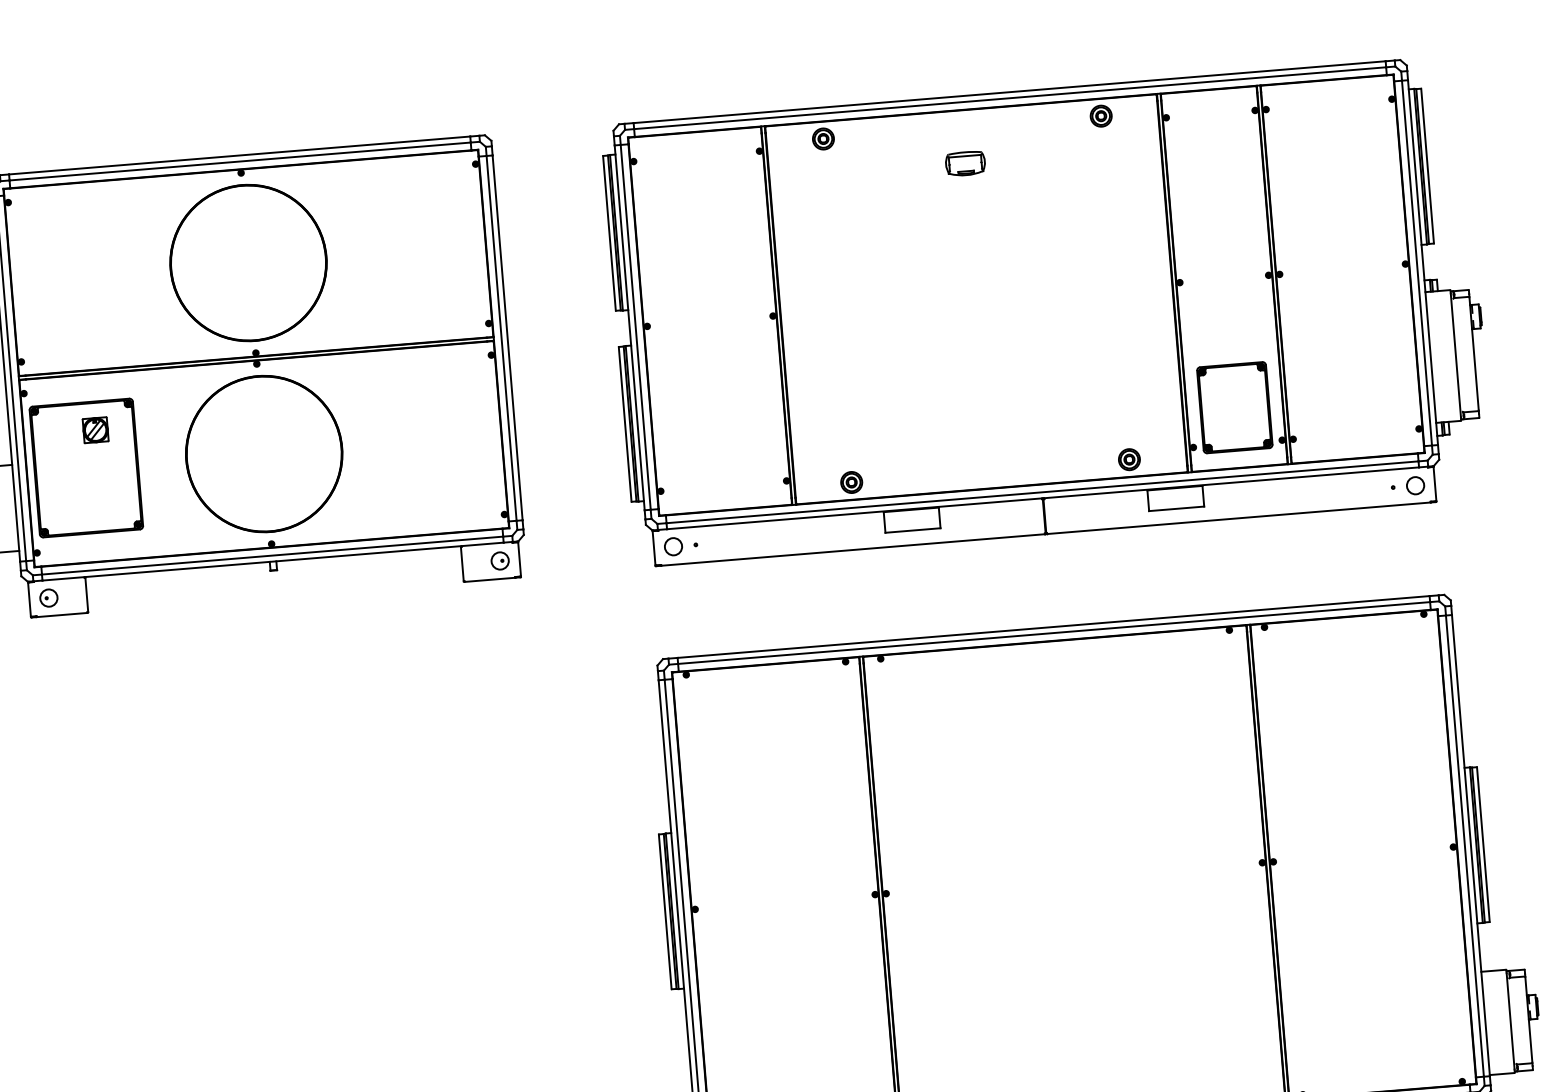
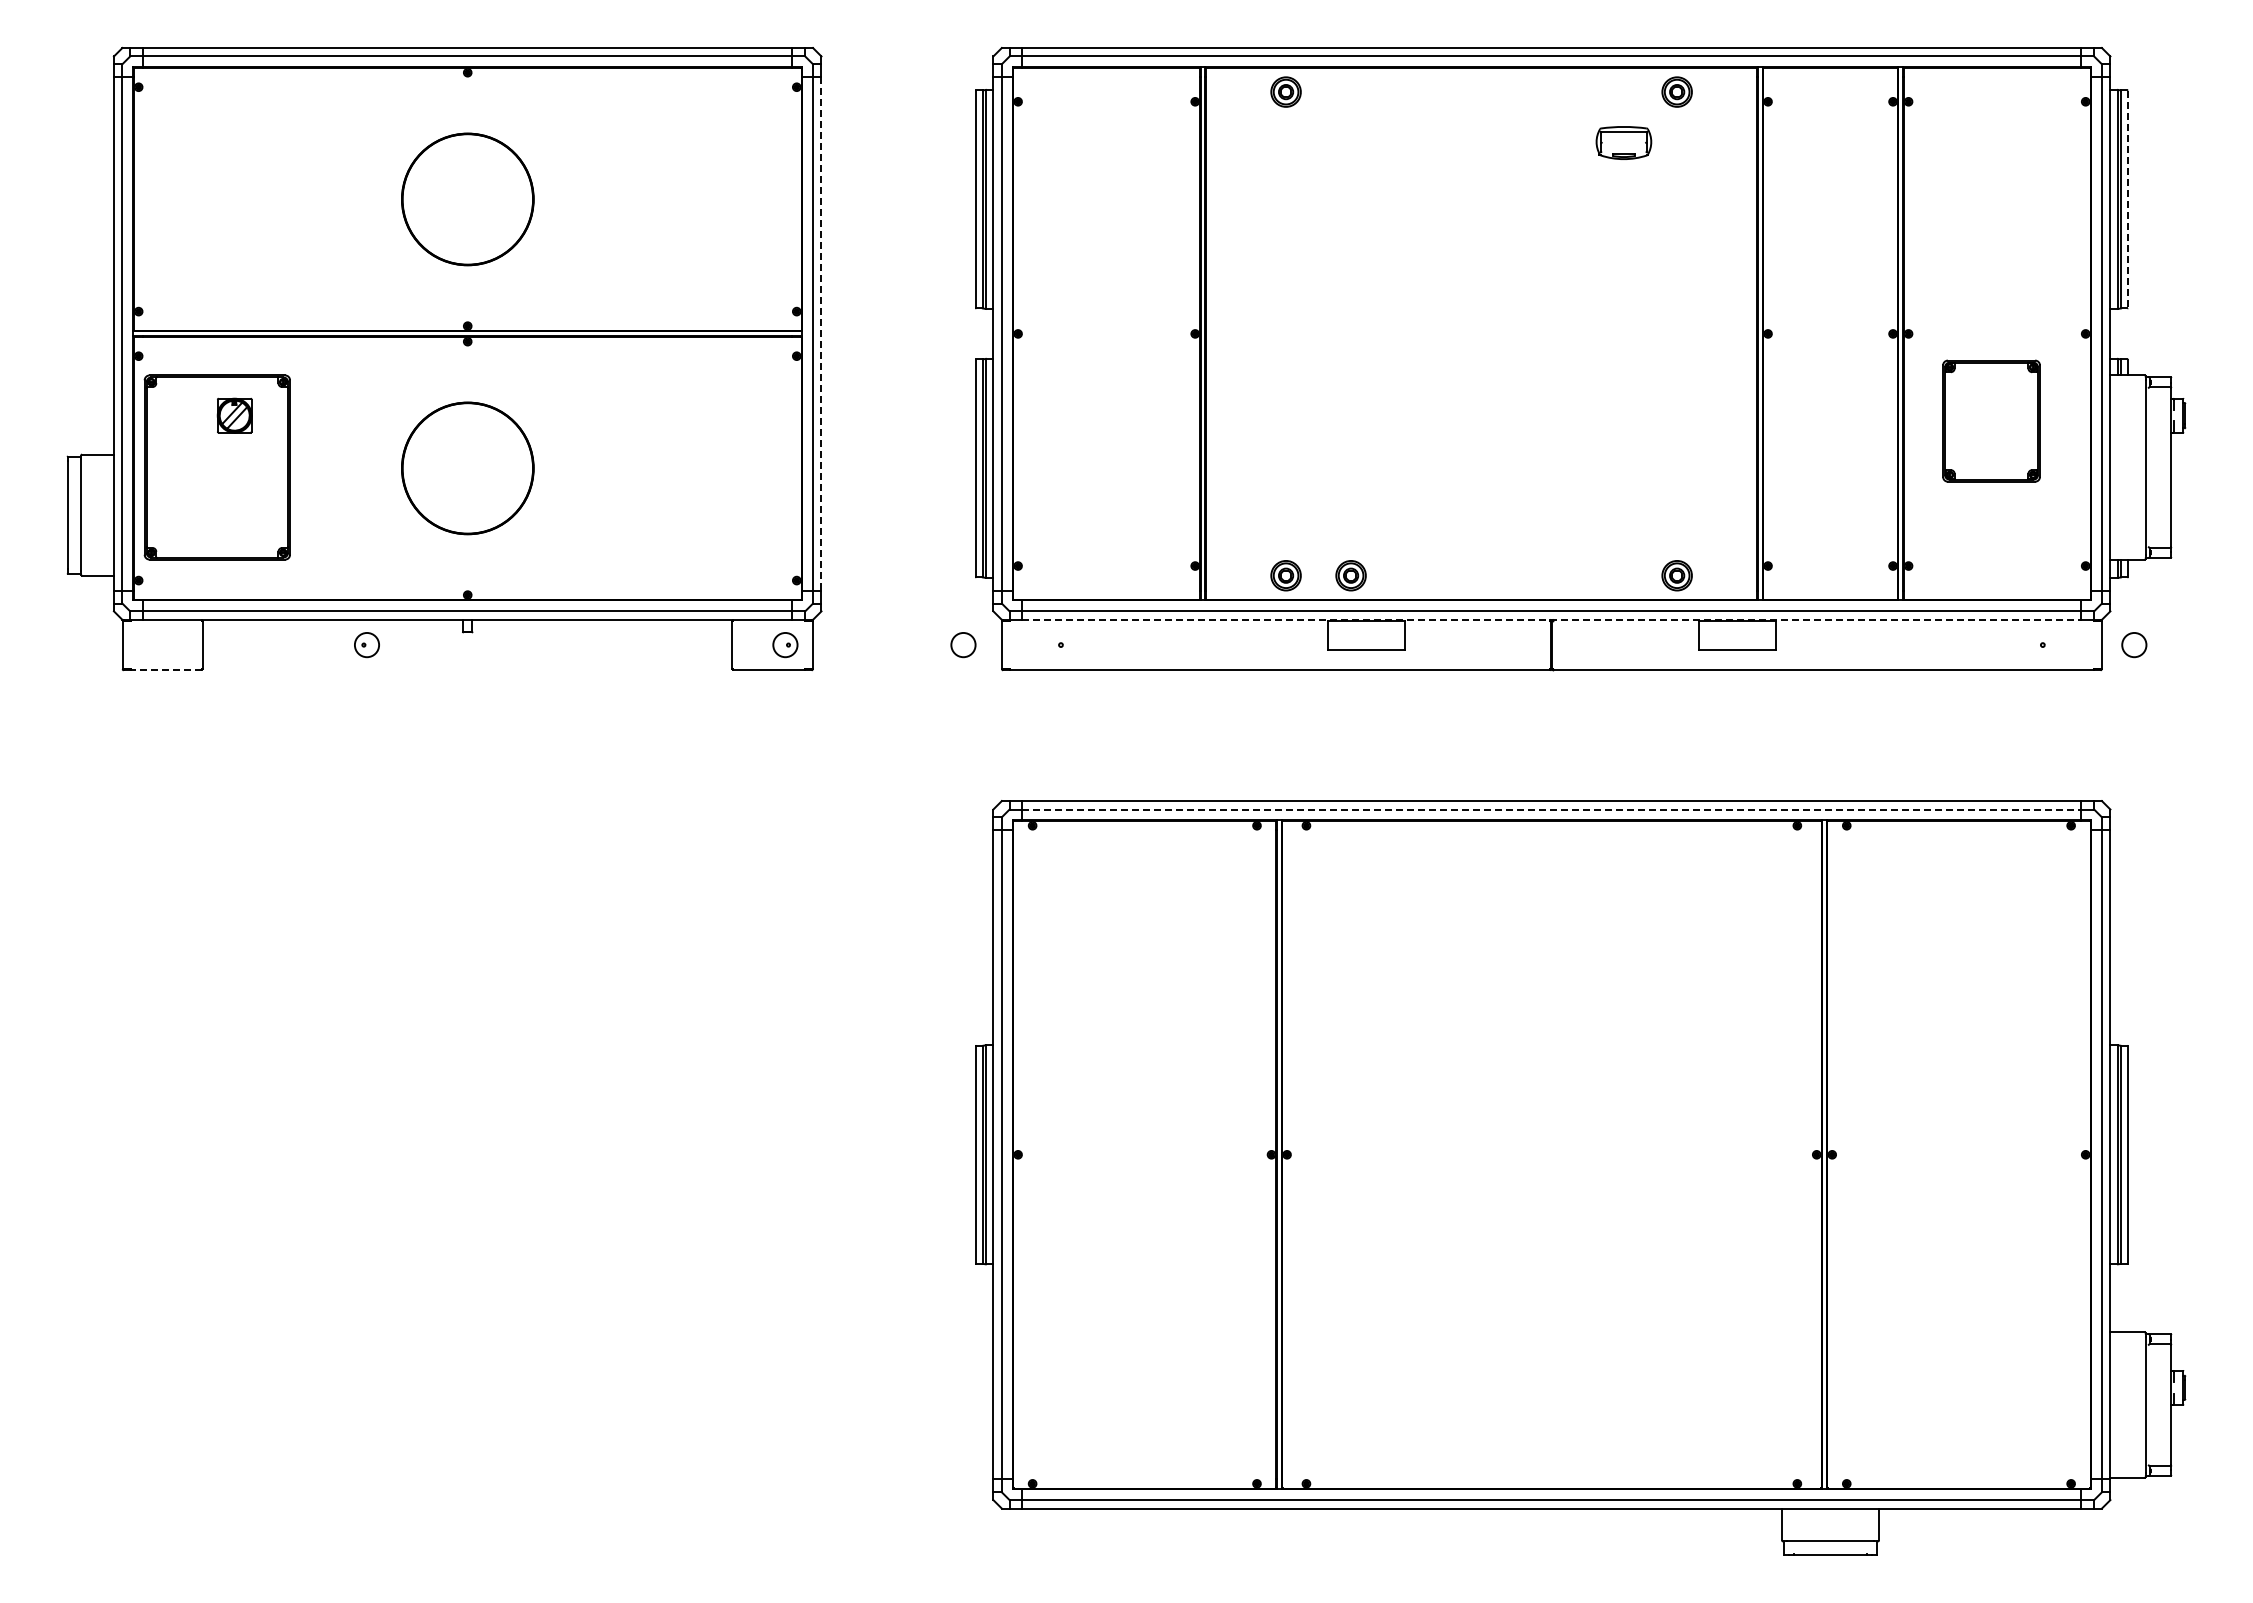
part: (965, 163) -> (1623, 142), moved
line: (1427, 166) -> (2127, 199), solid -> dashed
part: (248, 263) -> (467, 199), size x0.6
line: (507, 337) -> (821, 333), solid -> dashed
part: (1234, 407) -> (1991, 420), moved
part: (264, 454) -> (467, 468), size x0.6
part: (897, 478) -> (1350, 575), added
circle: (1415, 486) -> (2134, 645), moved
line: (1043, 498) -> (1552, 619), solid -> dashed
circle: (673, 547) -> (963, 645), moved
part: (48, 598) -> (366, 645), moved
line: (62, 615) -> (166, 670), solid -> dashed
line: (1054, 632) -> (1552, 809), solid -> dashed

